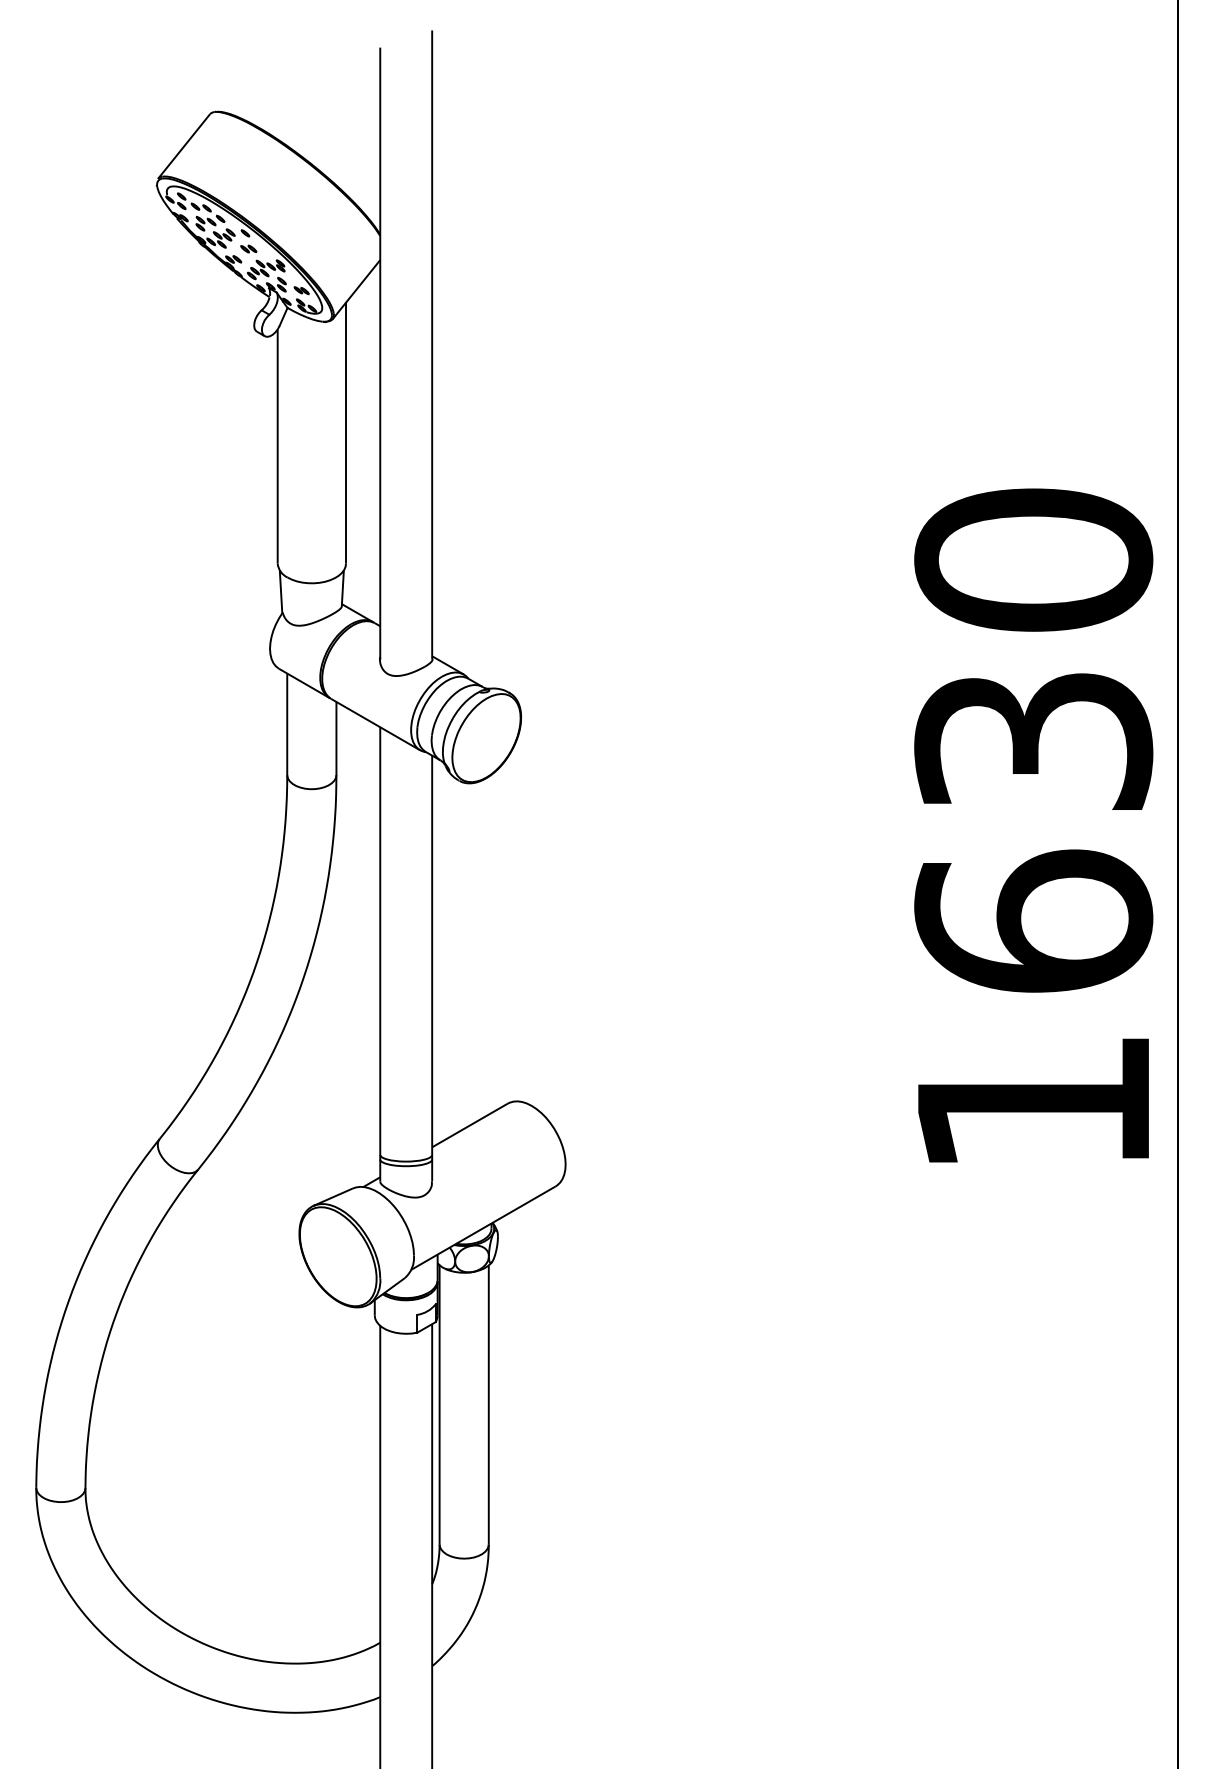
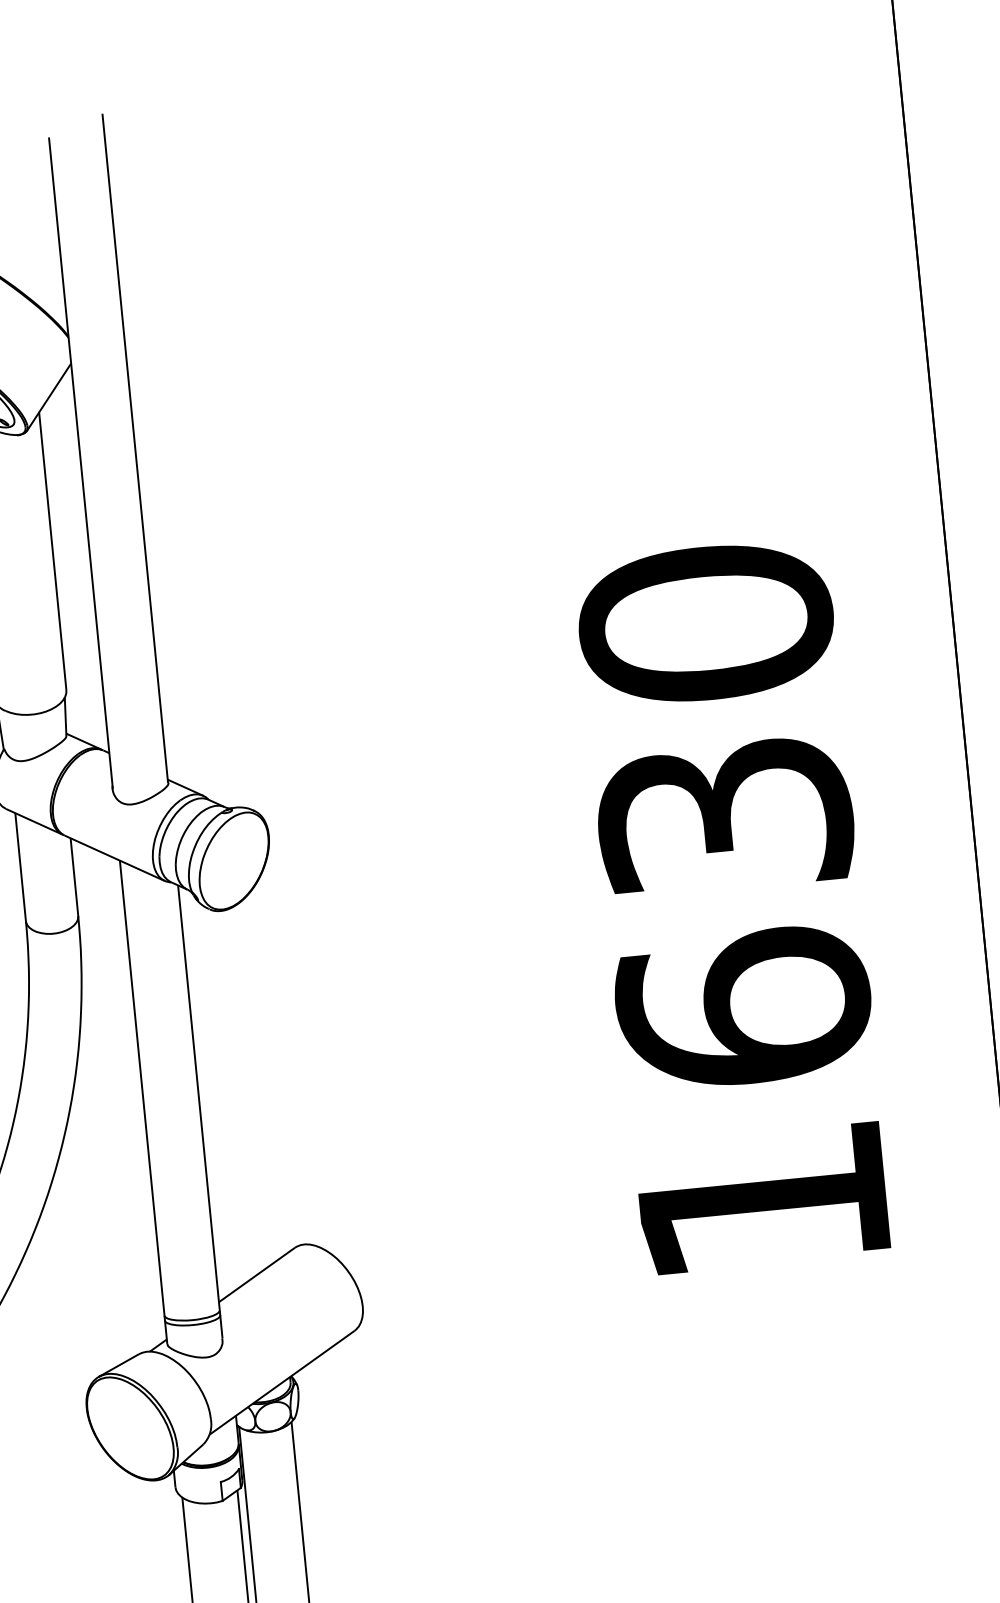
text: (1033, 825) -> (733, 905), moved

